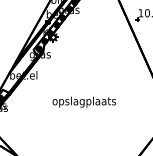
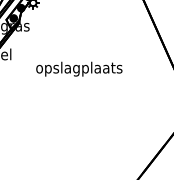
text: (83, 101) -> (78, 68), moved

